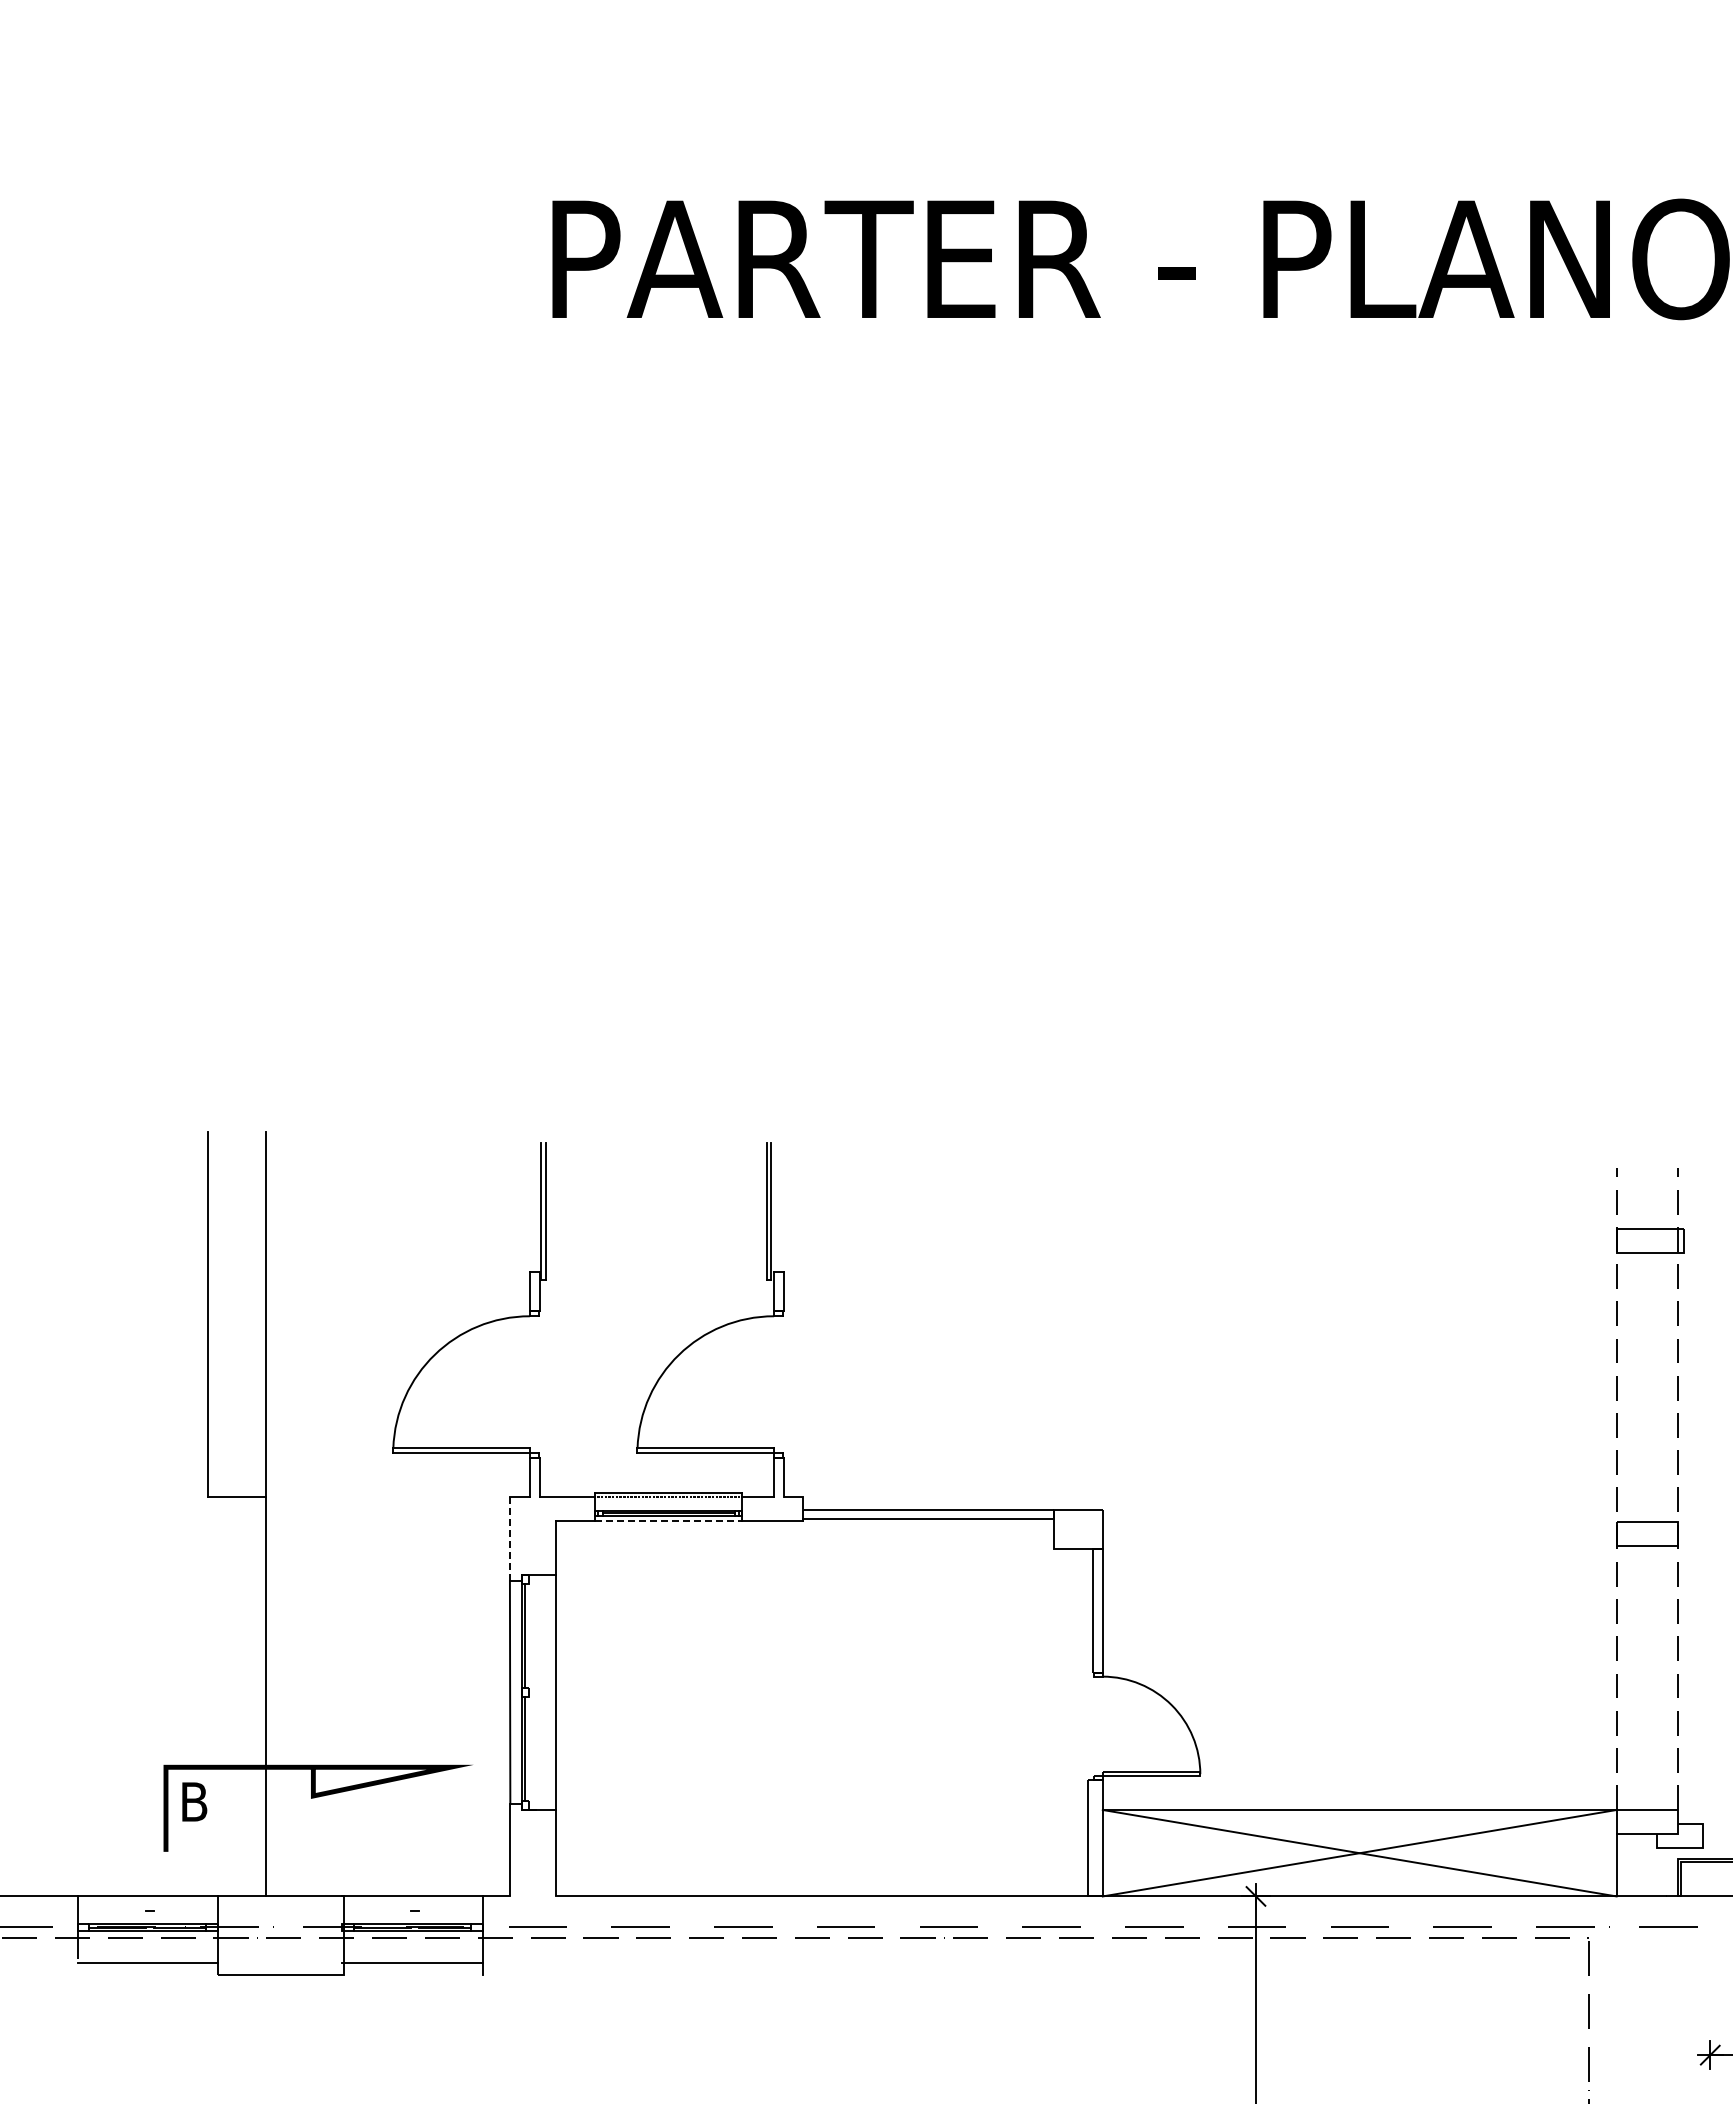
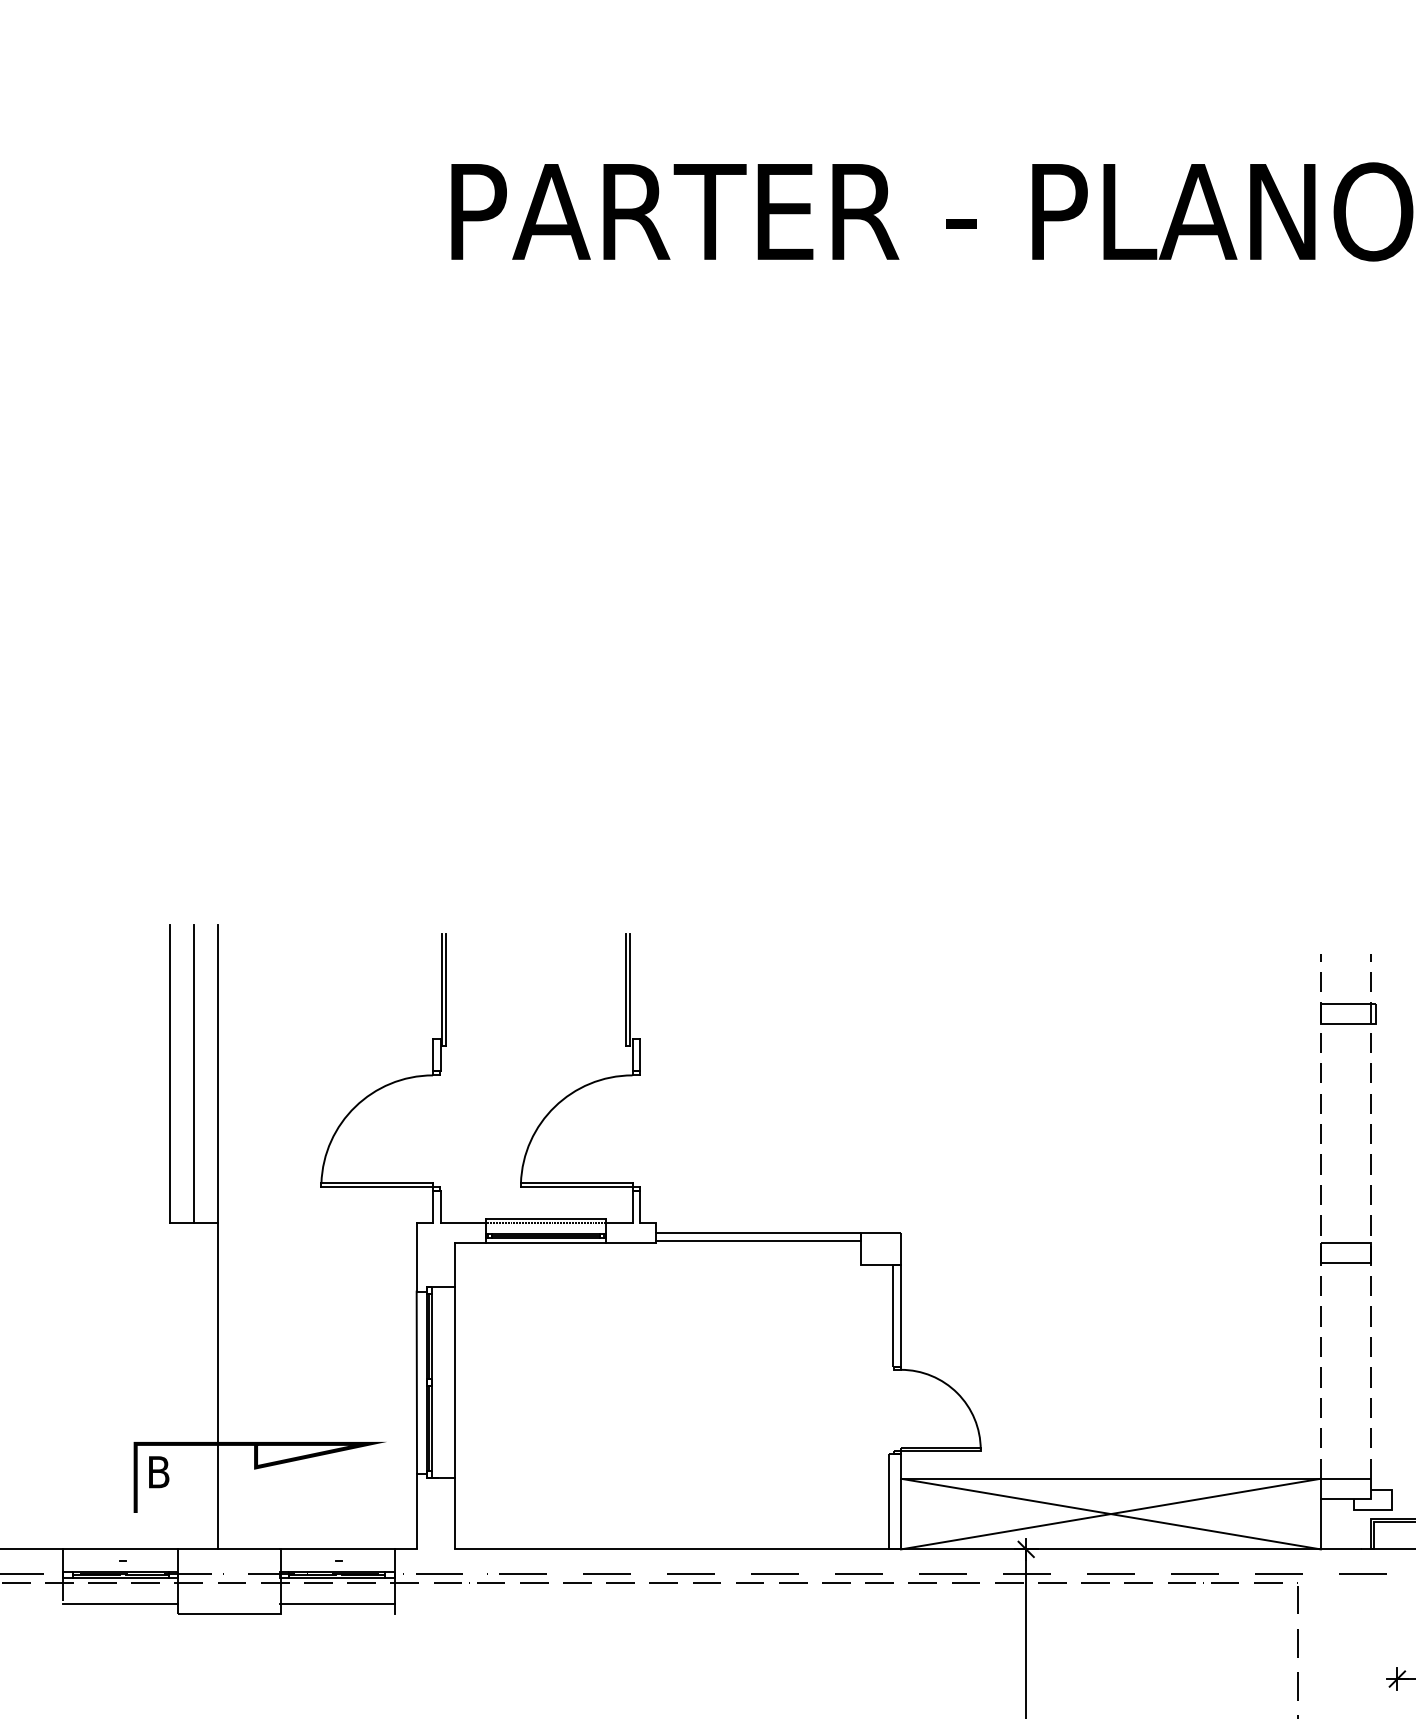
line: (236, 1314) -> (193, 1073), added
line: (669, 1521) -> (547, 1243), dashed -> solid
line: (510, 1538) -> (417, 1256), dashed -> solid
line: (528, 1691) -> (431, 1381), added

